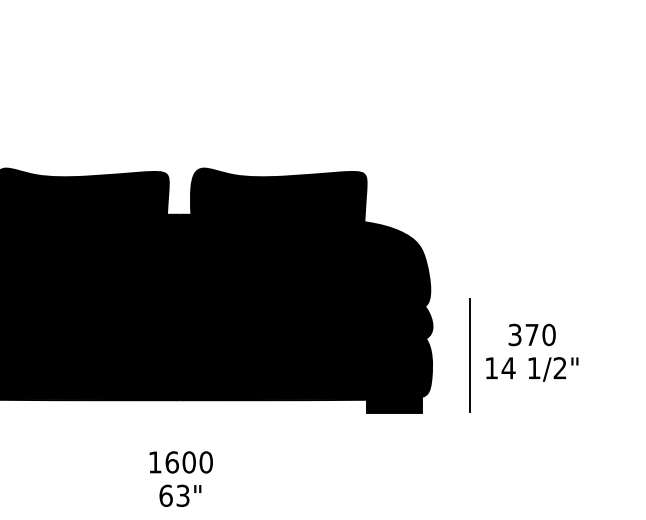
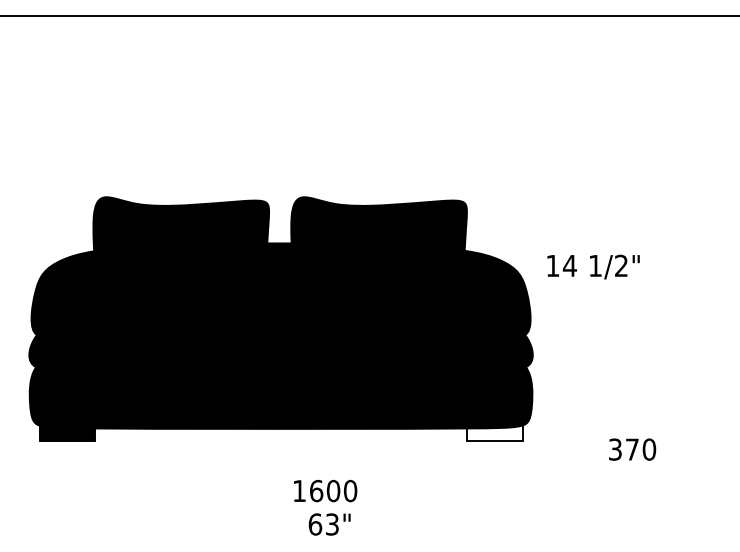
text: (532, 334) -> (632, 449), moved
line: (470, 354) -> (570, 383), removed
text: (532, 368) -> (593, 266), moved
fill: (394, 404) -> (494, 433), removed
text: (181, 461) -> (325, 490), moved
text: (180, 495) -> (329, 524), moved

